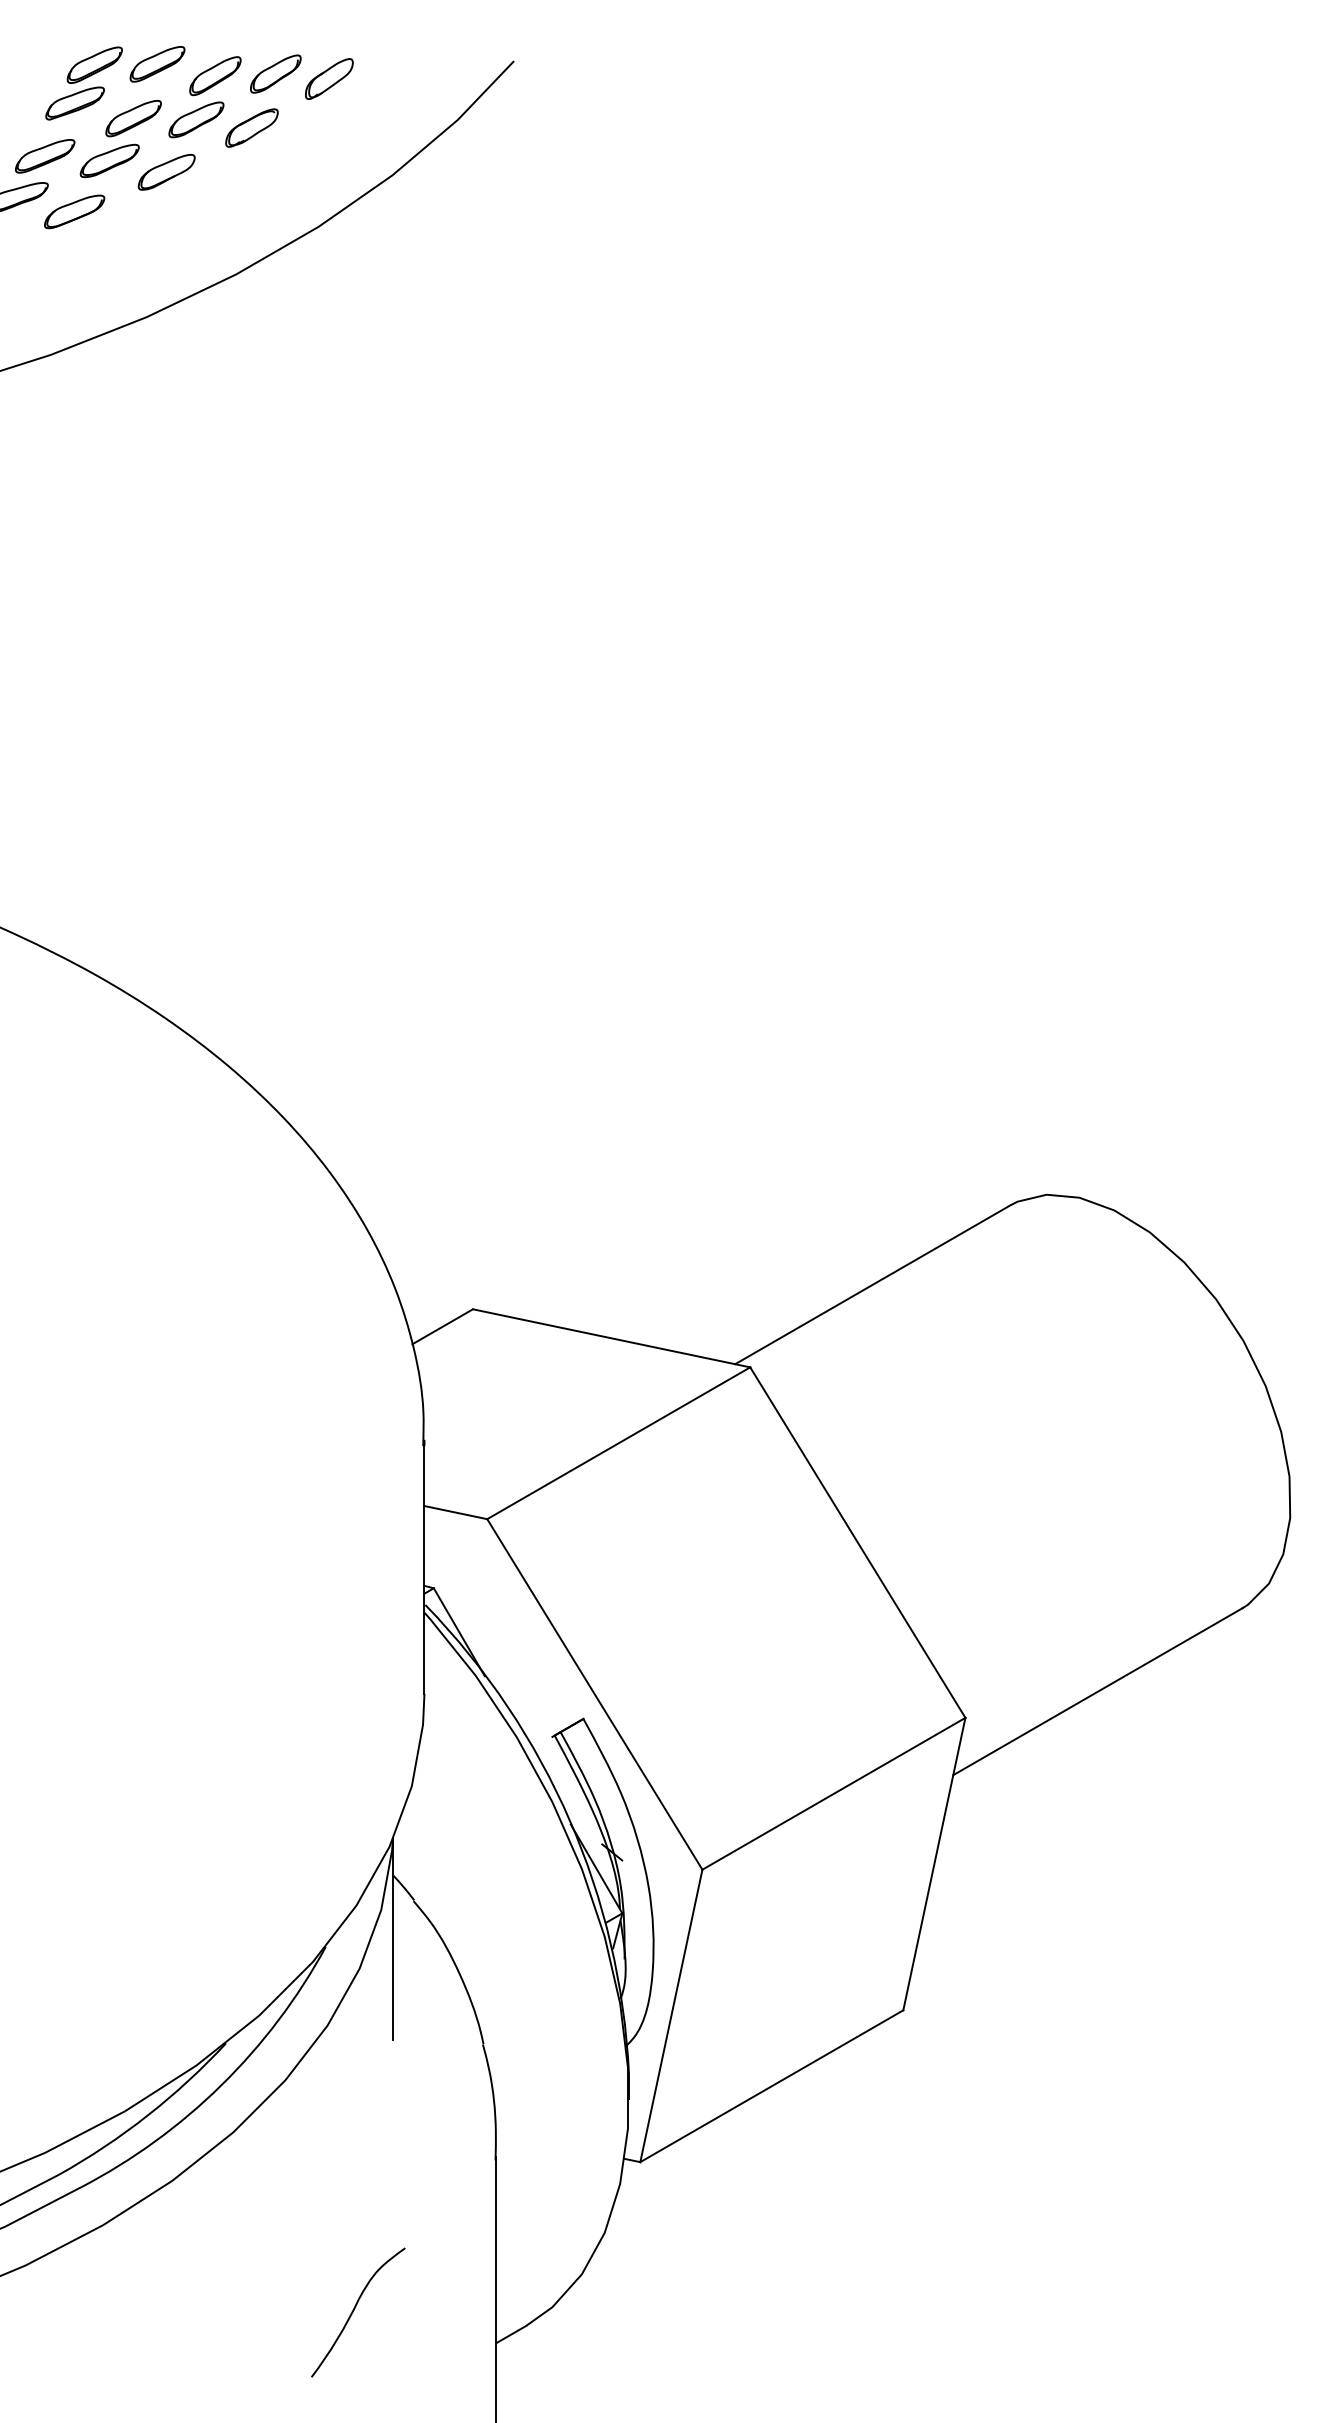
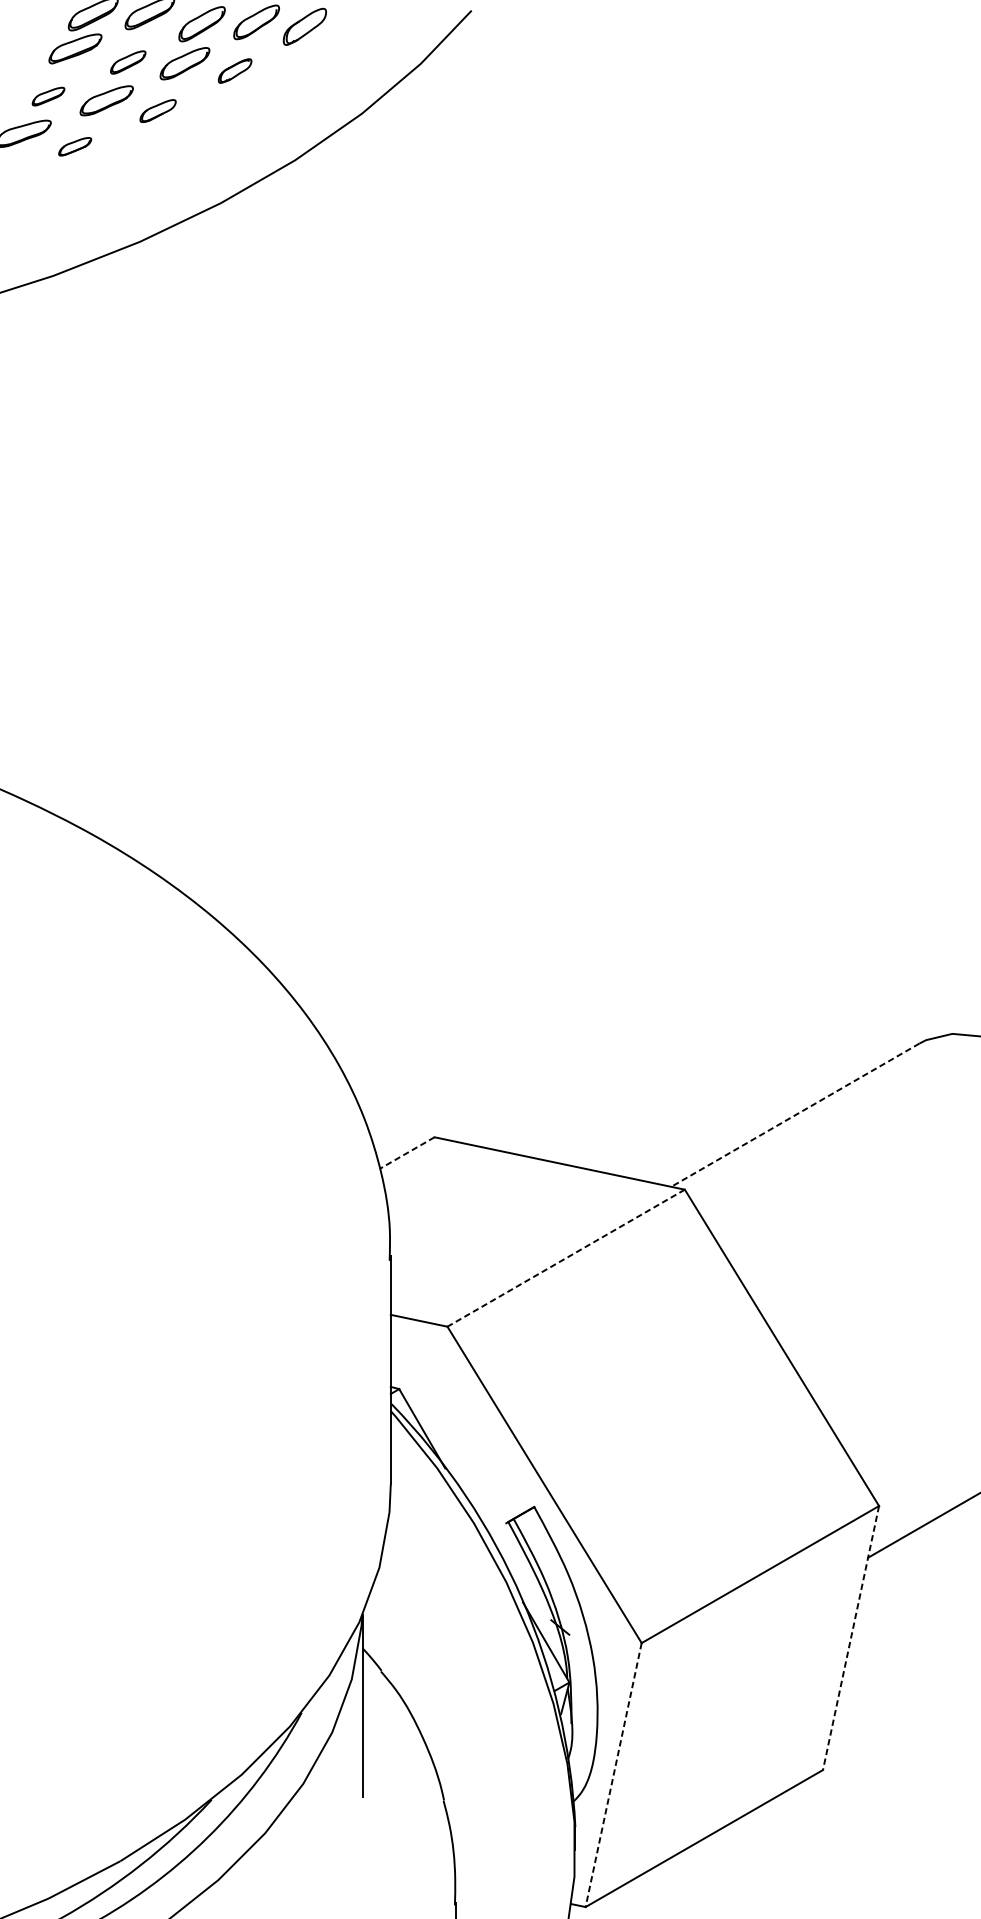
part: (133, 118) -> (128, 62), size x0.7
part: (251, 127) -> (234, 70), size x0.7
part: (45, 156) -> (48, 96), size x0.6
part: (166, 172) -> (157, 111), size x0.7
part: (74, 211) -> (74, 146), size x0.6
line: (872, 1284) -> (795, 1114), solid -> dashed
line: (442, 1326) -> (407, 1152), solid -> dashed
line: (618, 1443) -> (565, 1258), solid -> dashed
line: (934, 1864) -> (851, 1638), solid -> dashed
line: (671, 2016) -> (613, 1775), solid -> dashed

